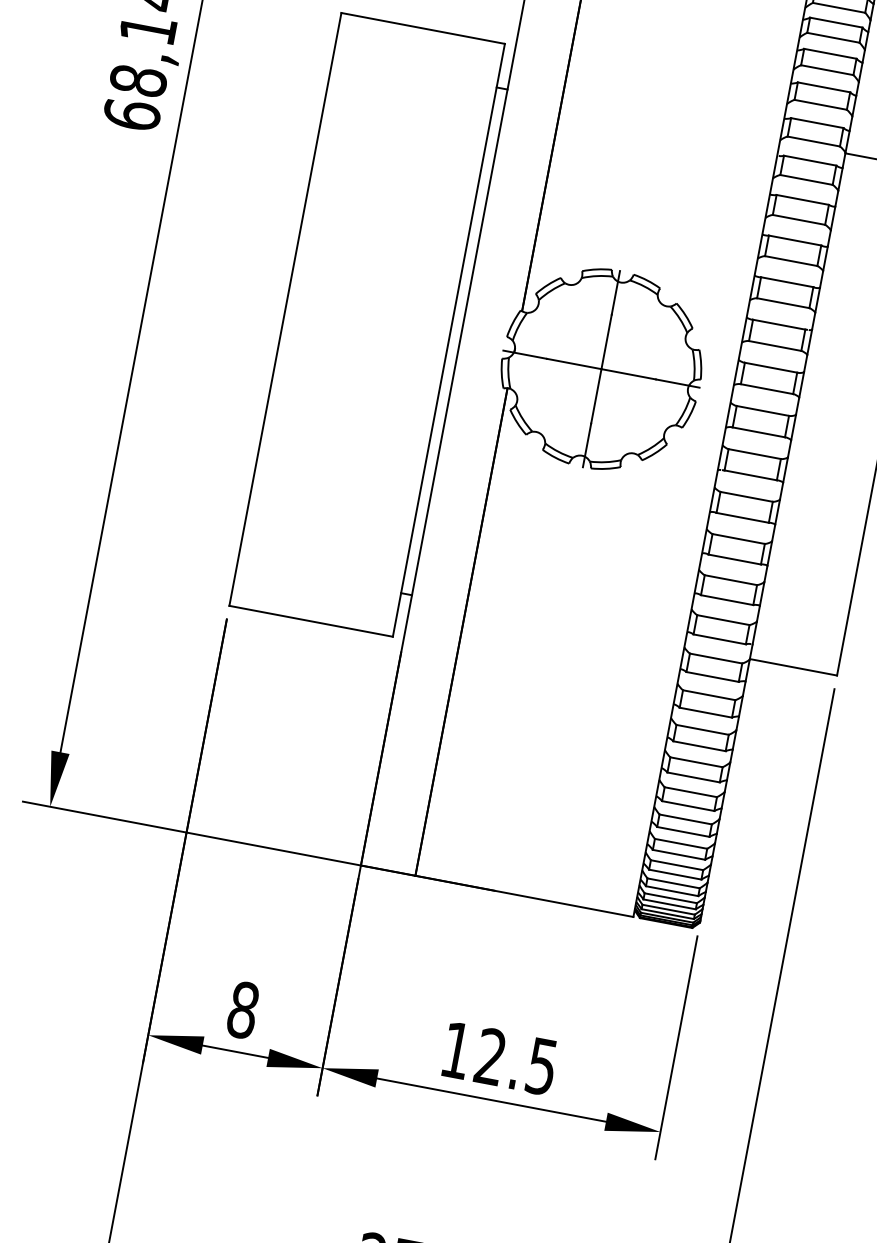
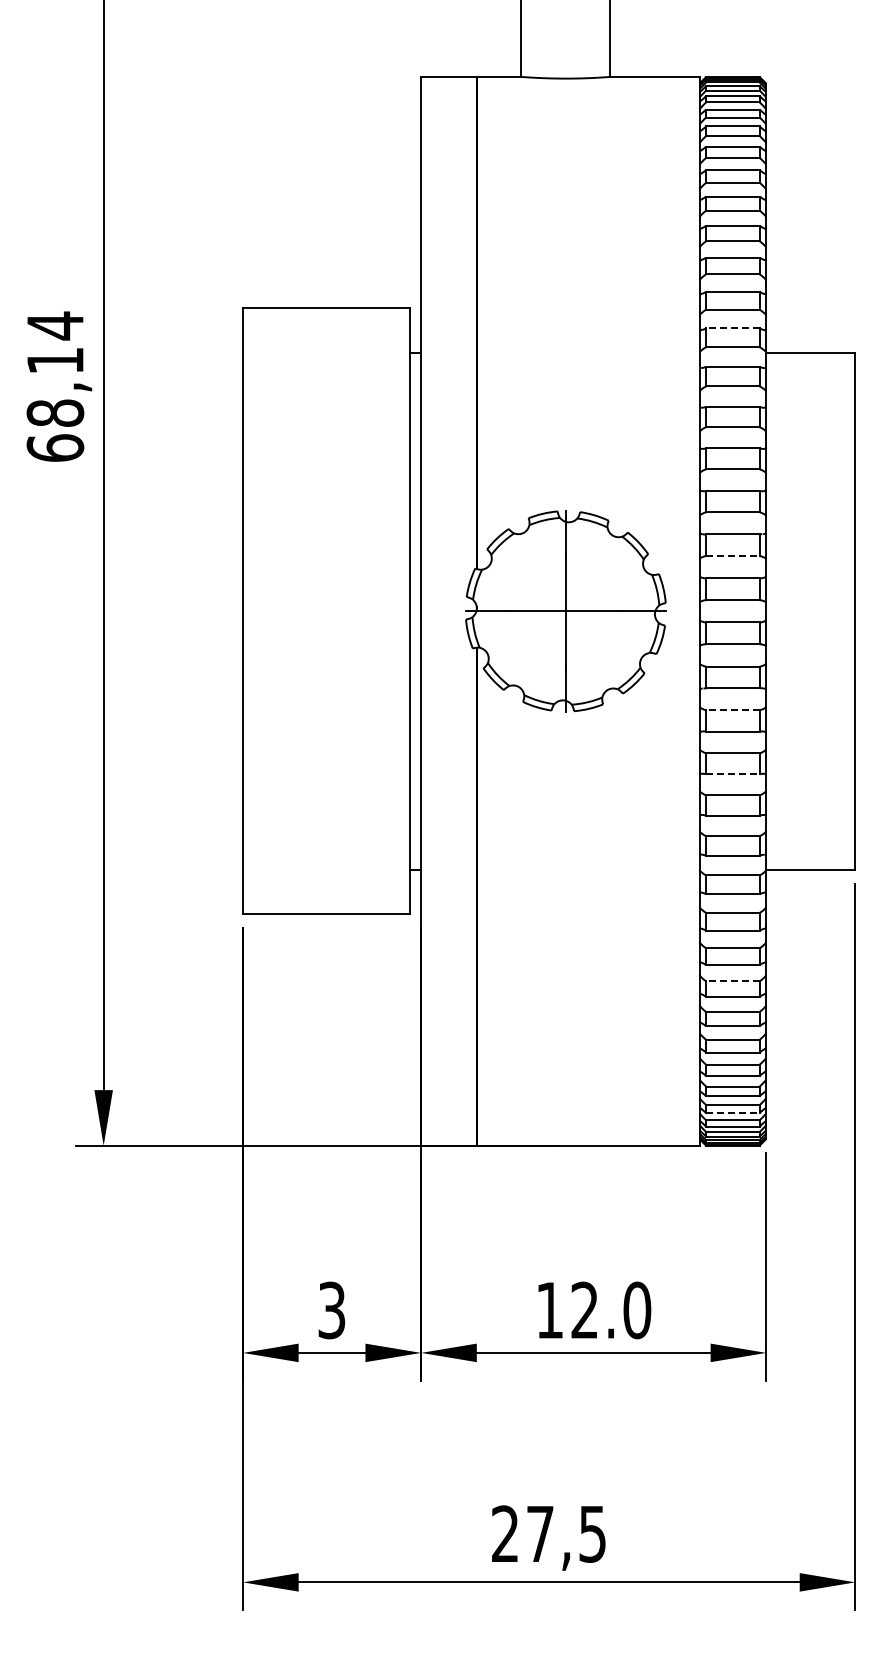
line: (816, 123) -> (732, 328), solid -> dashed
line: (774, 346) -> (732, 556), solid -> dashed
line: (746, 497) -> (732, 710), solid -> dashed
line: (734, 559) -> (732, 774), solid -> dashed
line: (696, 762) -> (732, 981), solid -> dashed
line: (671, 891) -> (732, 1113), solid -> dashed
text: (242, 1010) -> (331, 1310), 8 -> 3
text: (542, 1066) -> (637, 1310), 12.5 -> 12.0

